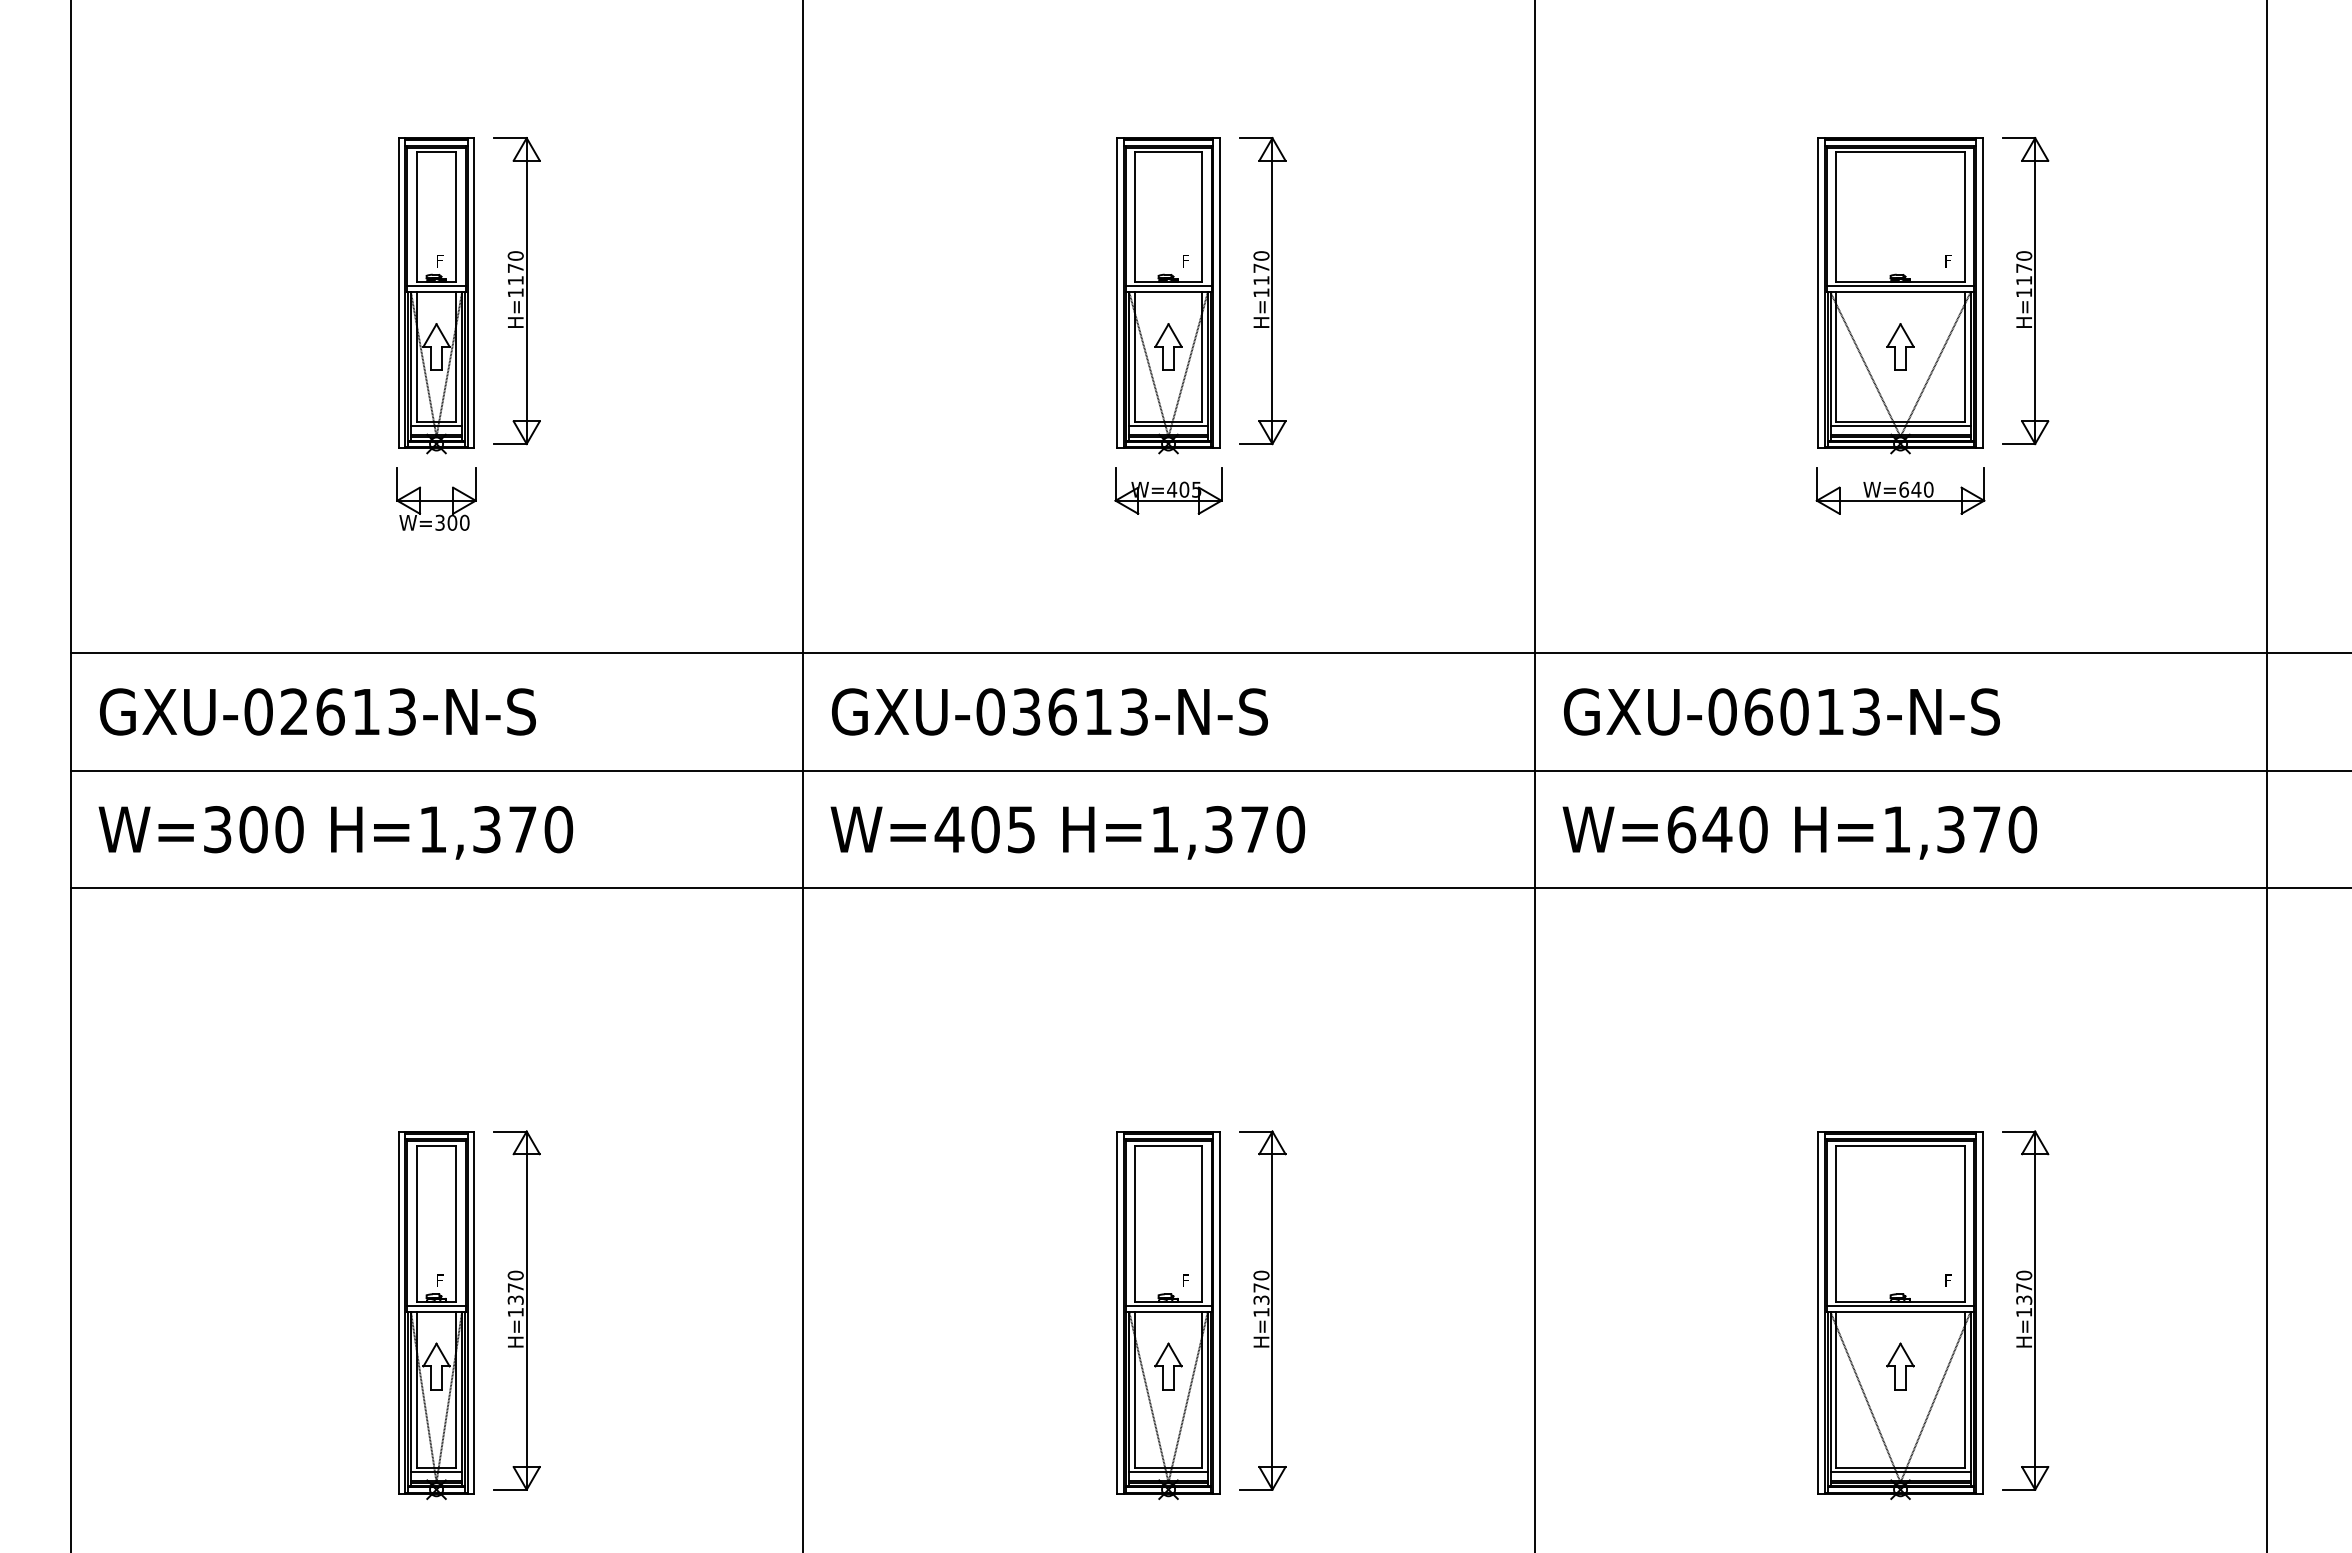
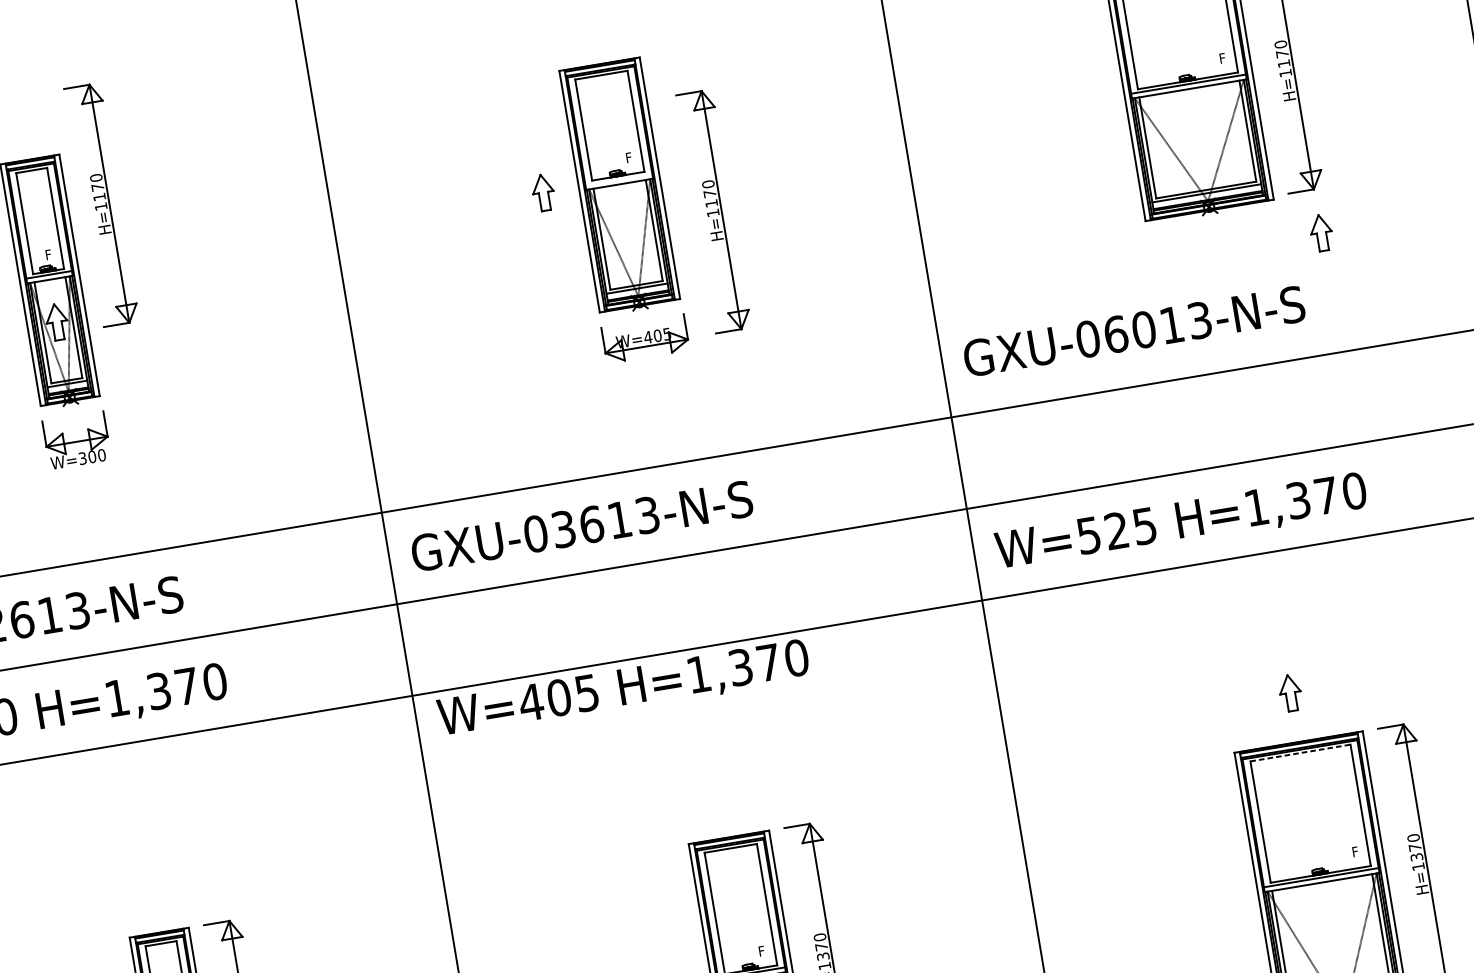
line: (1168, 286) -> (618, 179), removed
part: (516, 291) -> (101, 205), moved
part: (1262, 291) -> (713, 211), moved
part: (1168, 346) -> (543, 192), moved
part: (1900, 346) -> (1321, 232), moved
part: (1900, 490) -> (1215, 243), removed
text: (1781, 711) -> (1133, 331), moved
text: (1717, 829) -> (1116, 530), W=640 -> W=525
text: (1067, 832) -> (623, 689), moved
line: (1901, 1145) -> (1301, 752), solid -> dashed
part: (1900, 1366) -> (1290, 692), moved

